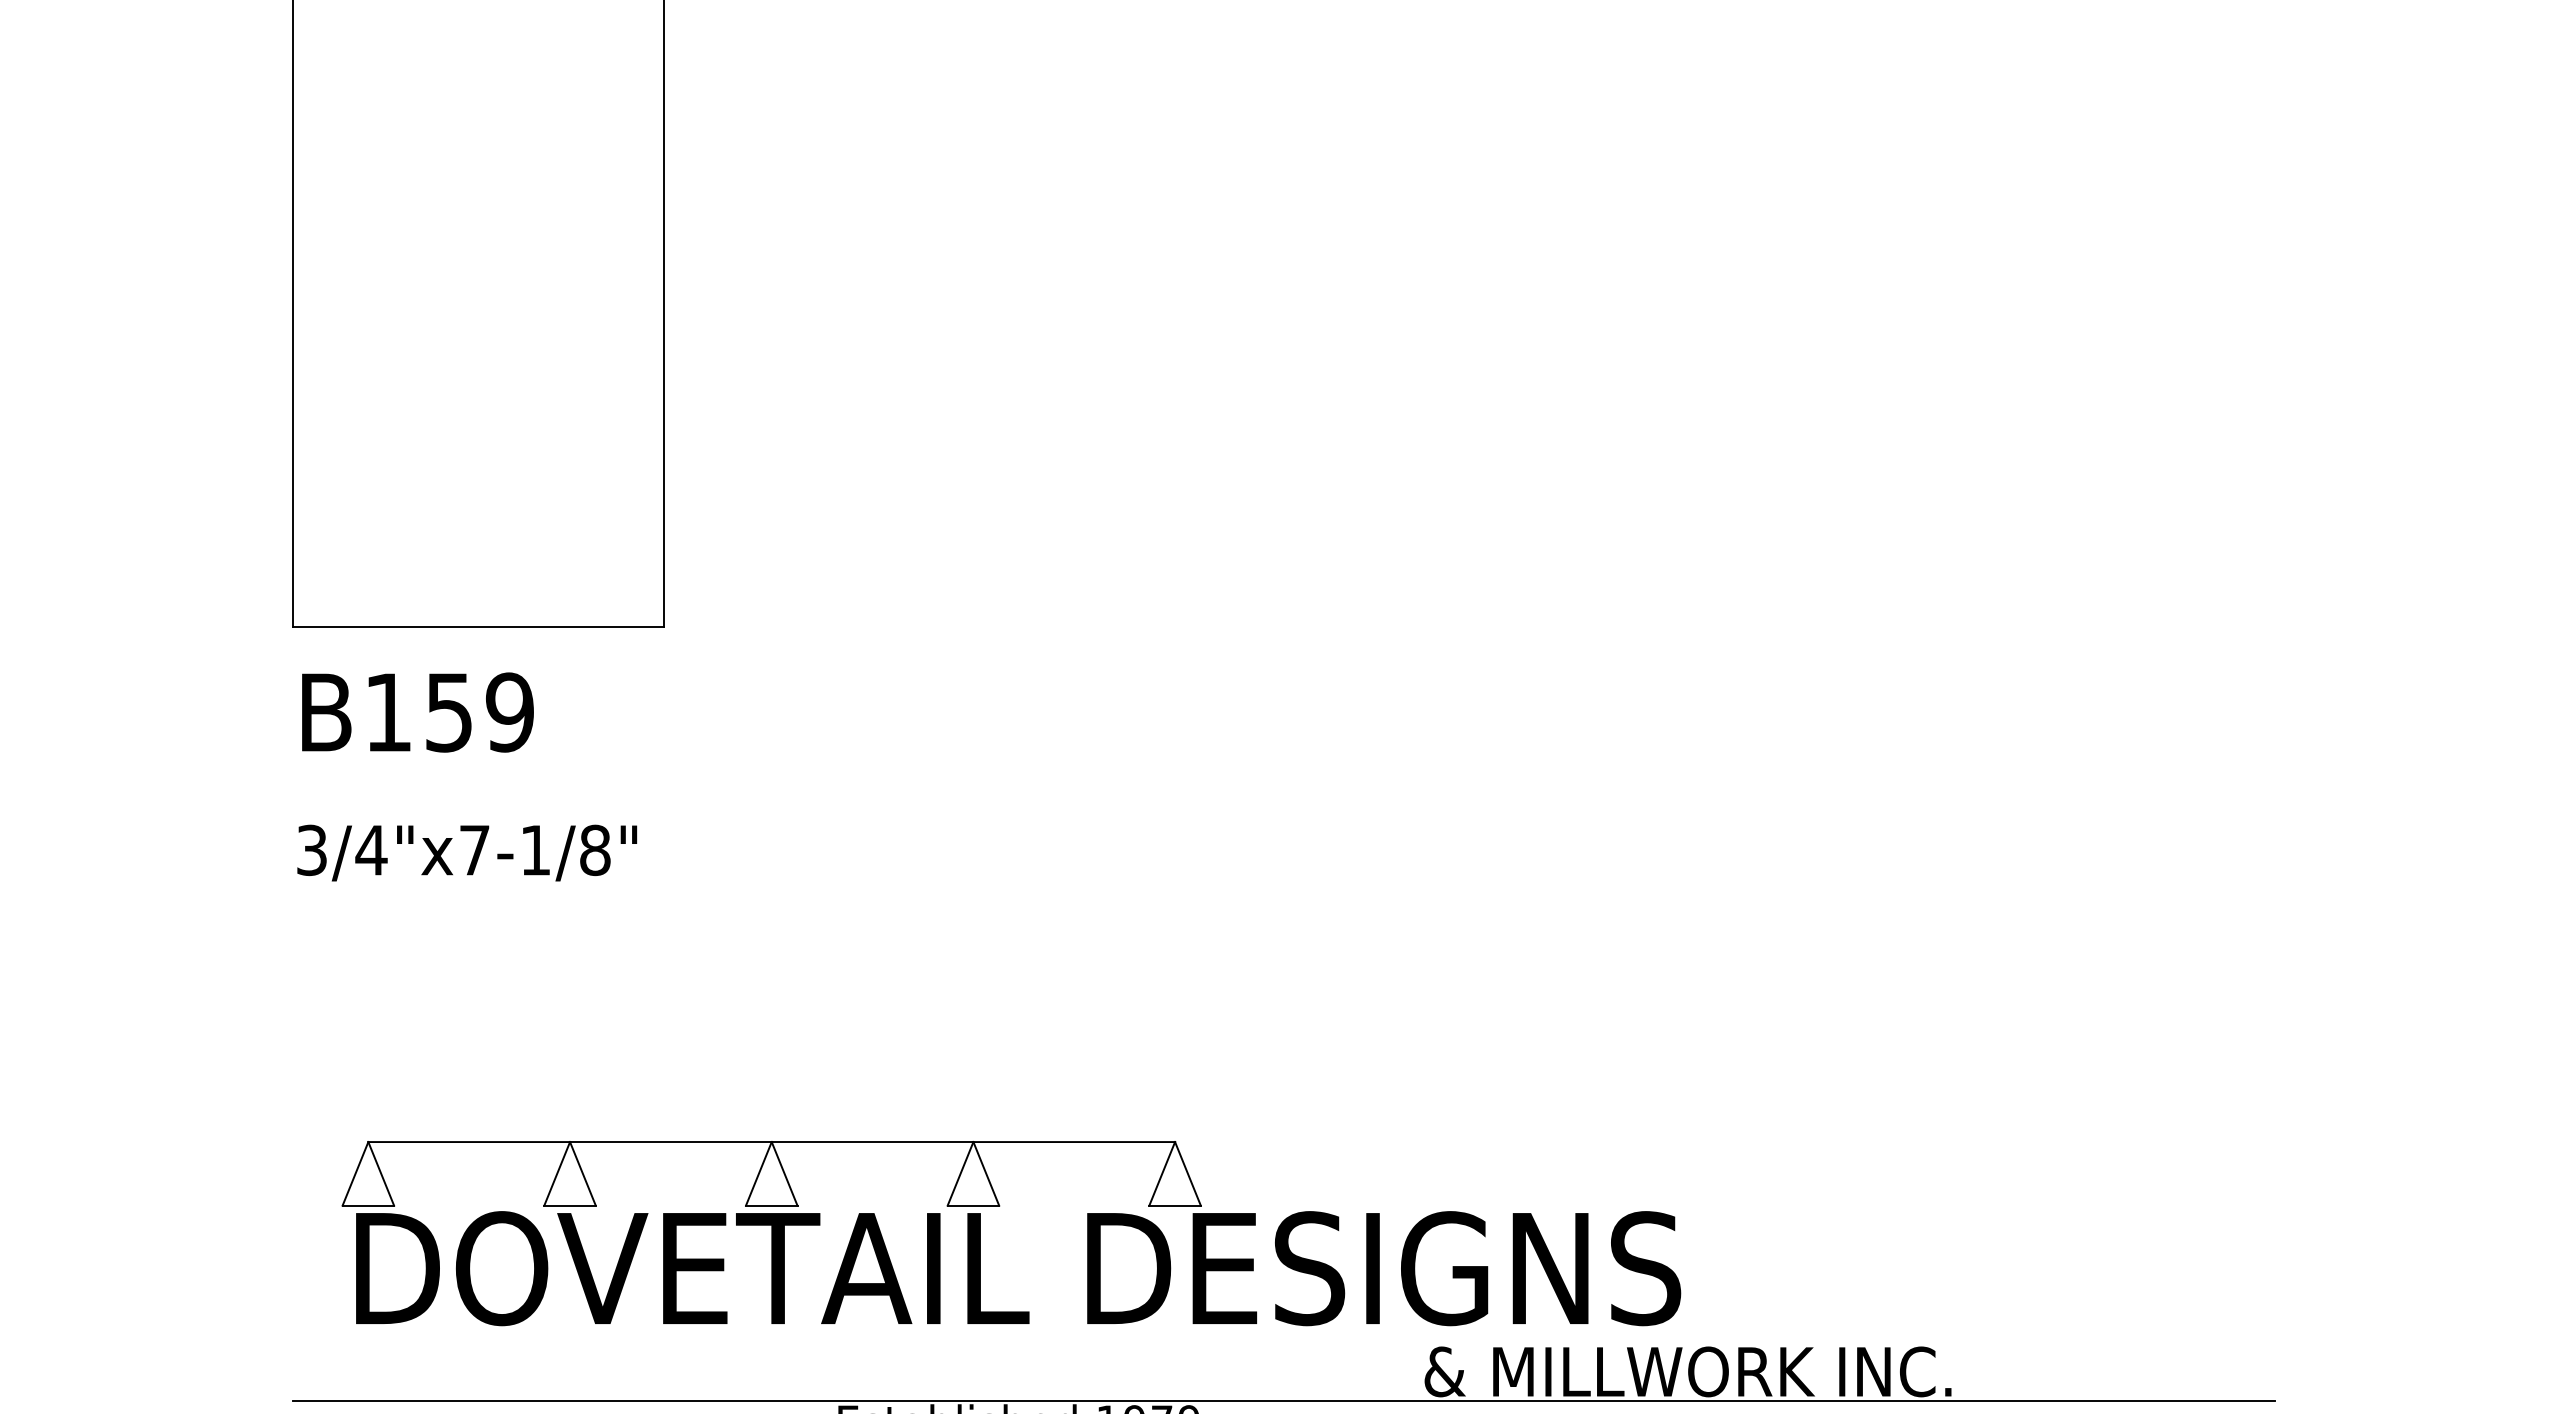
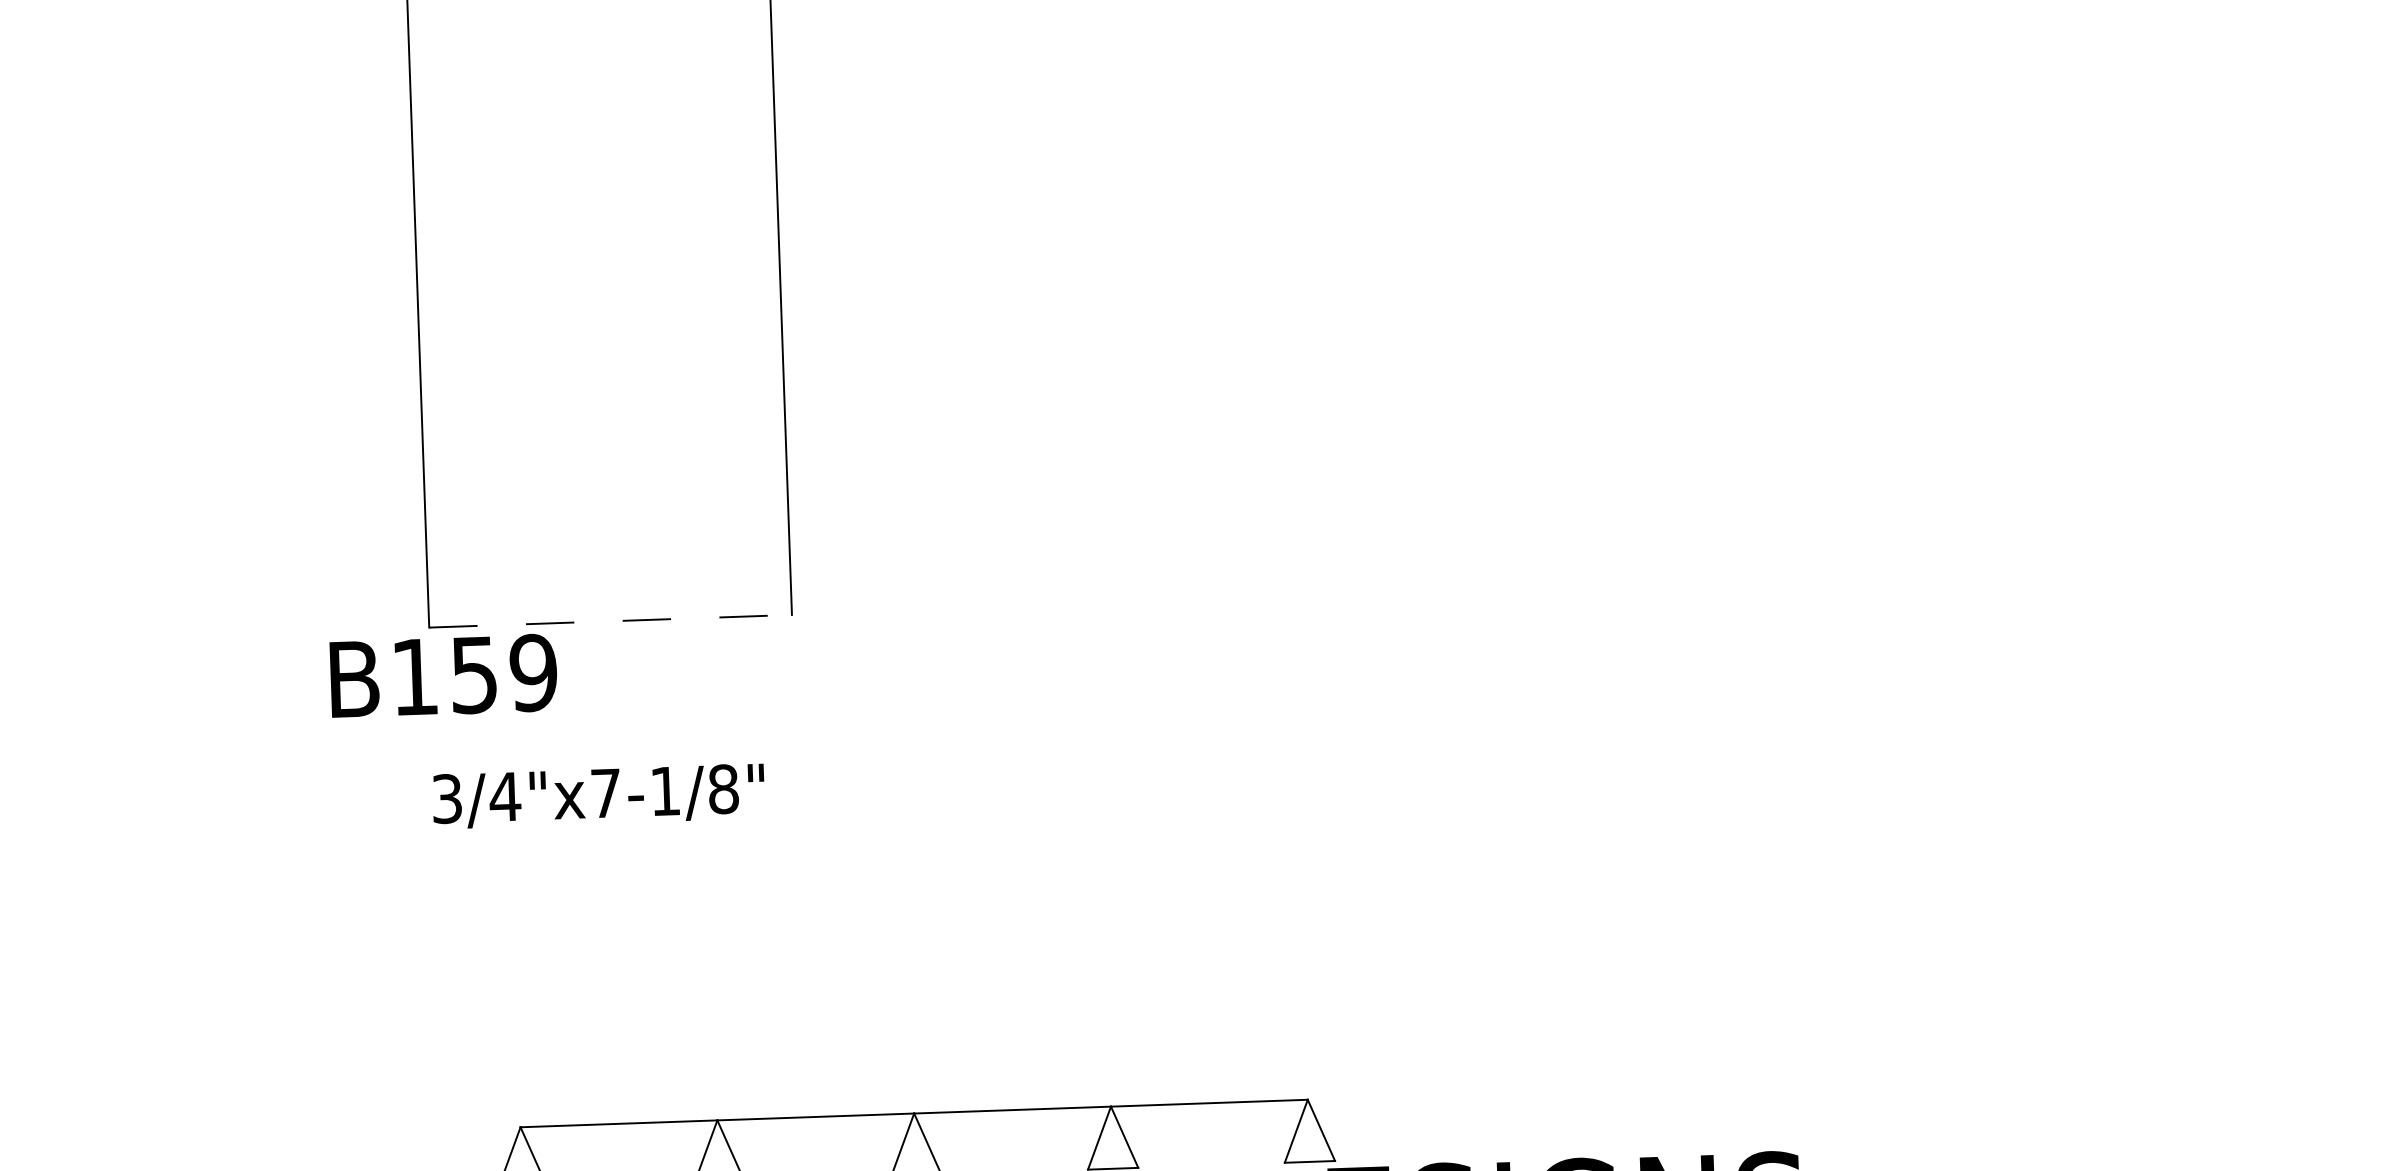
line: (478, 627) -> (610, 621), solid -> dashed
text: (417, 712) -> (443, 676), moved
text: (467, 852) -> (599, 795), moved

